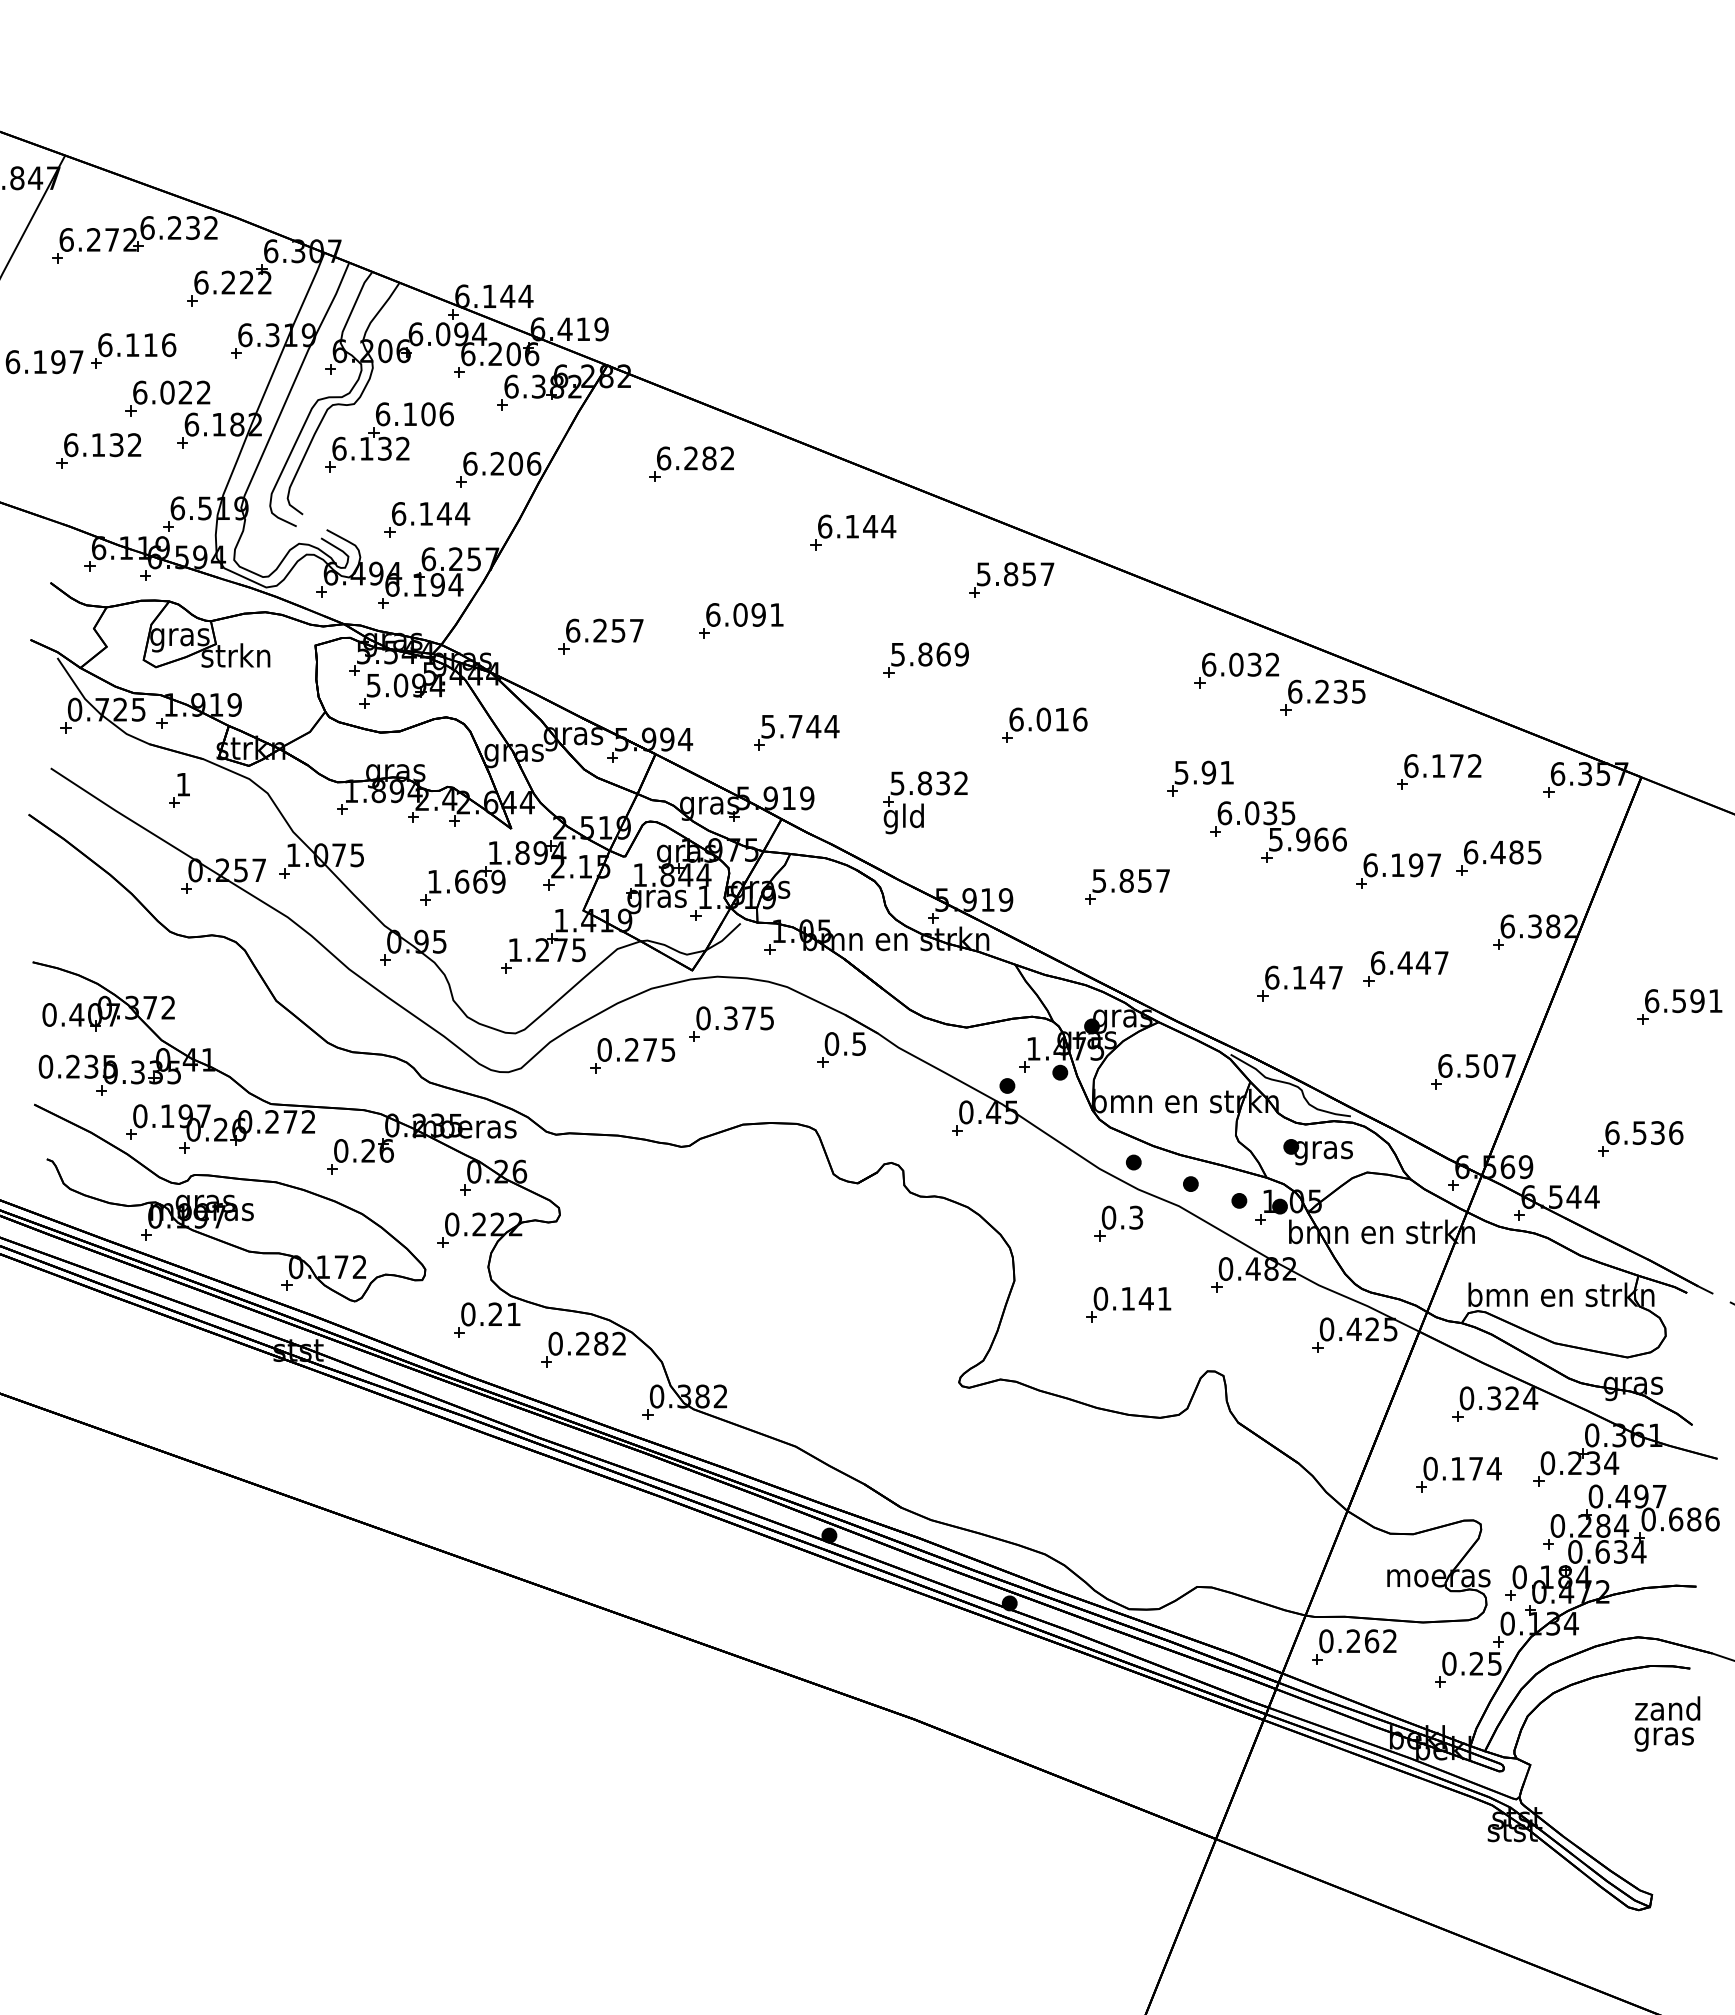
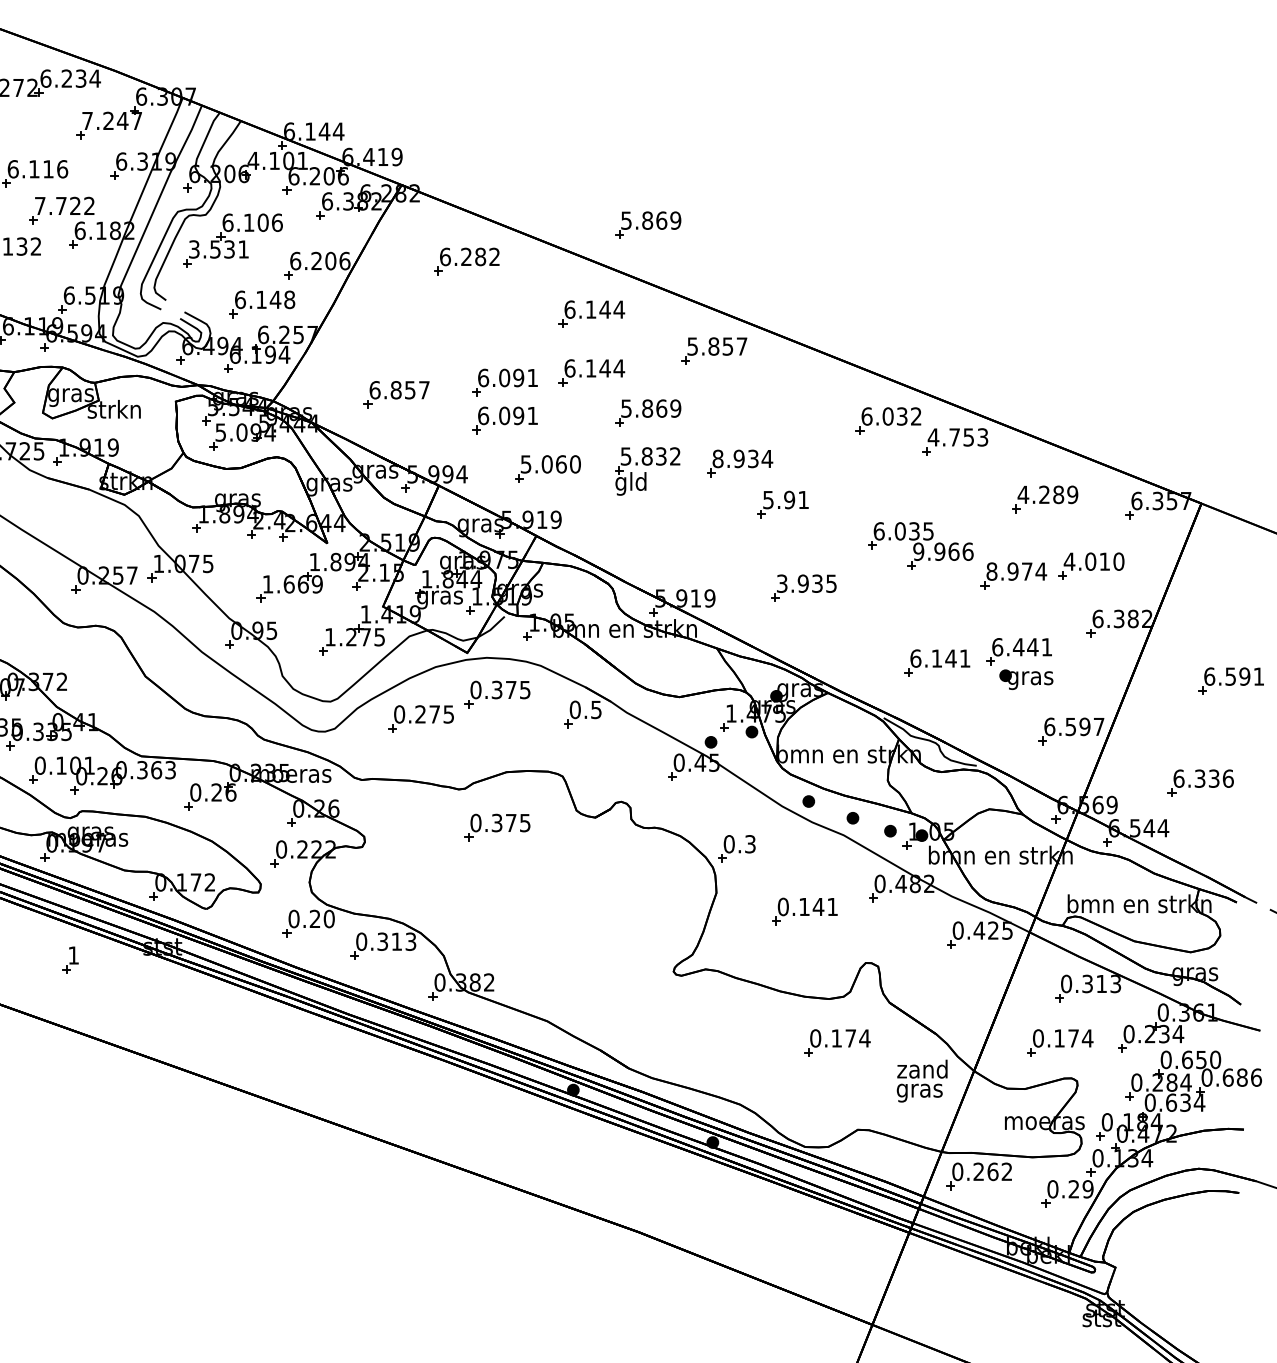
text: (210, 227) -> (94, 78), 6.232 -> 6.234
text: (232, 282) -> (111, 120), 6.222 -> 7.247
text: (447, 334) -> (277, 161), 6.094 -> 4.101
text: (153, 392) -> (50, 205), 6.022 -> 7.722
part: (925, 416) -> (647, 224), added
text: (370, 448) -> (218, 249), 6.132 -> 3.531
text: (462, 513) -> (289, 299), 6.144 -> 6.148
part: (853, 608) -> (592, 372), added
text: (600, 630) -> (396, 390), 6.257 -> 6.857
part: (741, 669) -> (505, 420), added
text: (1326, 691) -> (957, 437), 6.235 -> 4.753
text: (1048, 719) -> (742, 458), 6.016 -> 8.934
text: (813, 726) -> (561, 464), 5.744 -> 5.060
text: (1442, 765) -> (1047, 494), 6.172 -> 4.289
part: (1200, 778) -> (783, 504), moved
part: (179, 790) -> (70, 960), moved
part: (925, 802) -> (647, 471), moved
text: (1275, 839) -> (918, 551), 5.966 -> 9.966
text: (1502, 852) -> (1094, 561), 6.485 -> 4.010
text: (1402, 865) -> (1016, 571), 6.197 -> 8.974
text: (1131, 880) -> (807, 583), 5.857 -> 3.935
text: (1441, 962) -> (1046, 646), 6.447 -> 6.441
text: (1335, 977) -> (964, 658), 6.147 -> 6.141
text: (1490, 1065) -> (1084, 726), 6.507 -> 6.597
text: (194, 1116) -> (82, 765), 0.197 -> 0.101
text: (290, 1121) -> (156, 769), 0.272 -> 0.363
text: (1639, 1132) -> (1199, 778), 6.536 -> 6.336
part: (1317, 1152) -> (1025, 680), moved
part: (731, 1195) -> (497, 827), added
part: (1118, 1223) -> (736, 848), moved
text: (513, 1314) -> (329, 919), 0.21 -> 0.20
text: (601, 1343) -> (397, 941), 0.282 -> 0.313
text: (1521, 1398) -> (1108, 984), 0.324 -> 0.313
part: (1170, 1474) -> (837, 1042), added
text: (1640, 1496) -> (1200, 1059), 0.497 -> 0.650
text: (1494, 1663) -> (1087, 1189), 0.25 -> 0.29
text: (1667, 1723) -> (922, 1080), moved

